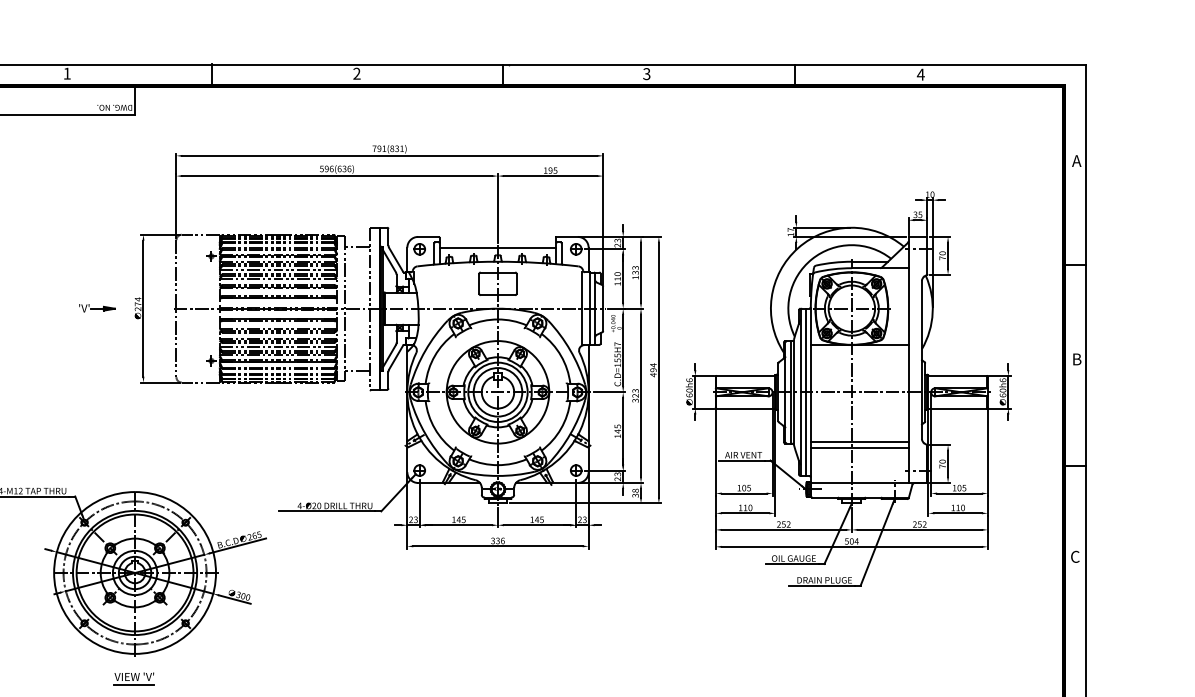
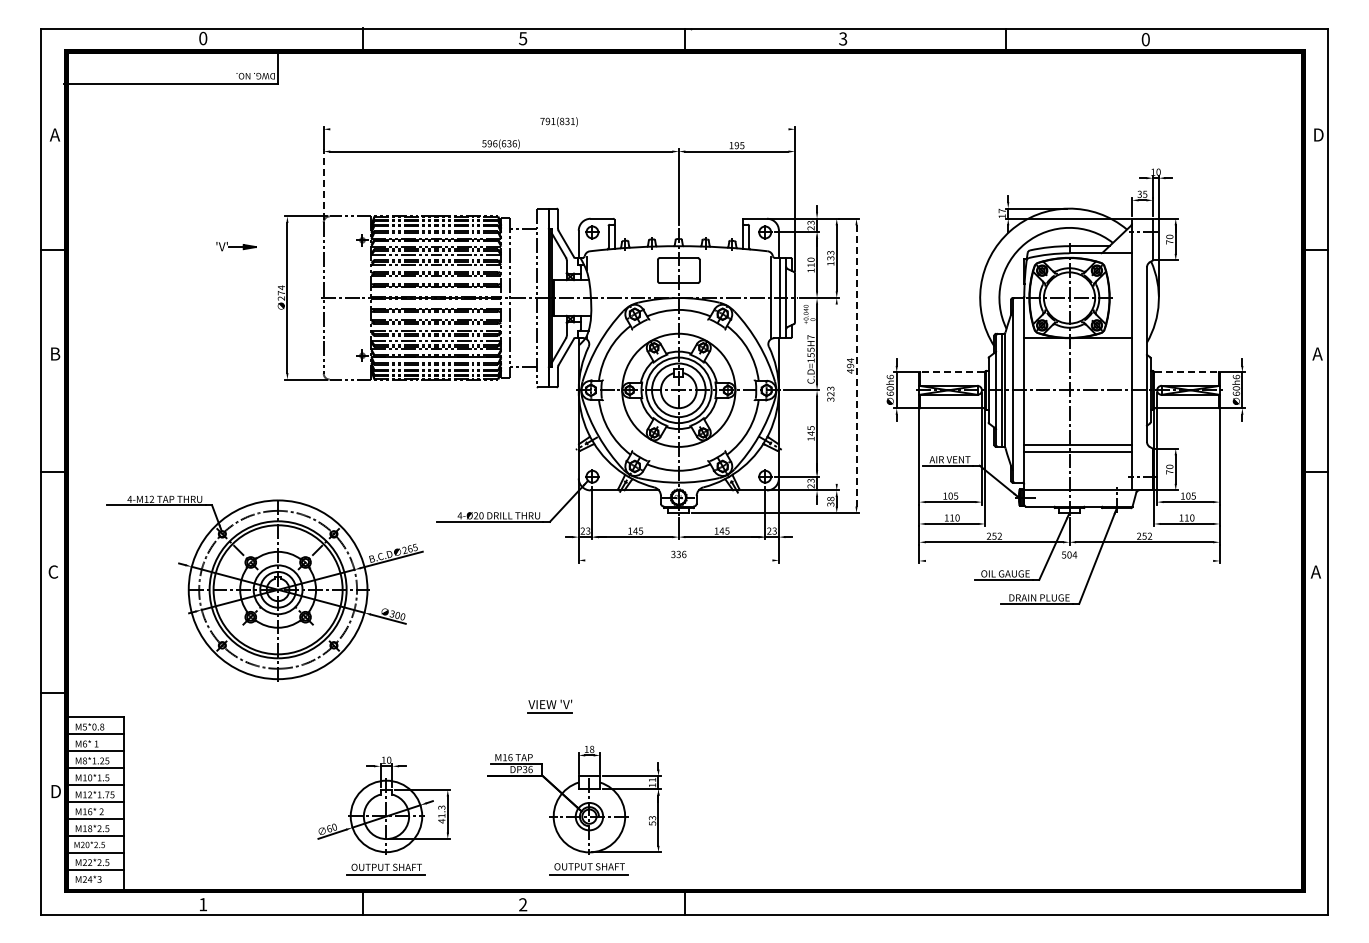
text: (67, 73) -> (203, 38), 1 -> 0
text: (357, 73) -> (523, 38), 2 -> 5
text: (920, 74) -> (1145, 39), 4 -> 0
line: (389, 156) -> (559, 129), removed
text: (1076, 160) -> (1317, 134), A -> D
line: (176, 205) -> (323, 184), solid -> dashed
line: (497, 247) -> (678, 230), removed
part: (97, 308) -> (236, 246), moved
text: (1076, 358) -> (1317, 353), B -> A
line: (658, 369) -> (856, 365), solid -> dashed
line: (744, 376) -> (951, 372), solid -> dashed
line: (958, 376) -> (1187, 372), solid -> dashed
line: (805, 392) -> (1018, 390), removed
line: (640, 395) -> (836, 393), removed
line: (497, 546) -> (678, 560), removed
line: (851, 546) -> (1069, 560), removed
text: (1074, 556) -> (1315, 571), C -> A
part: (133, 678) -> (549, 706), moved

